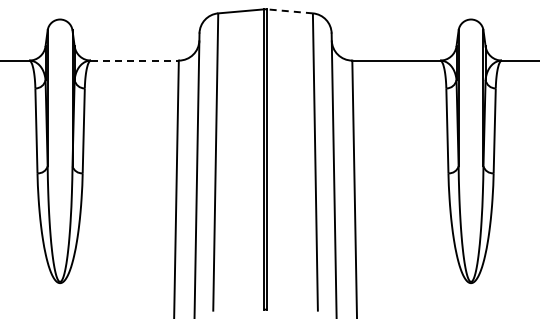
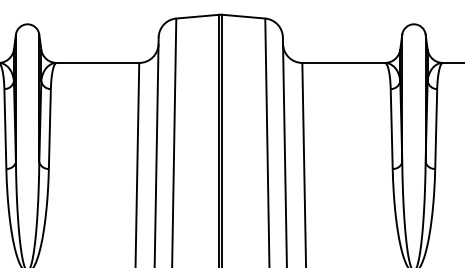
line: (290, 11) -> (244, 16), dashed -> solid
line: (134, 60) -> (97, 62), dashed -> solid

